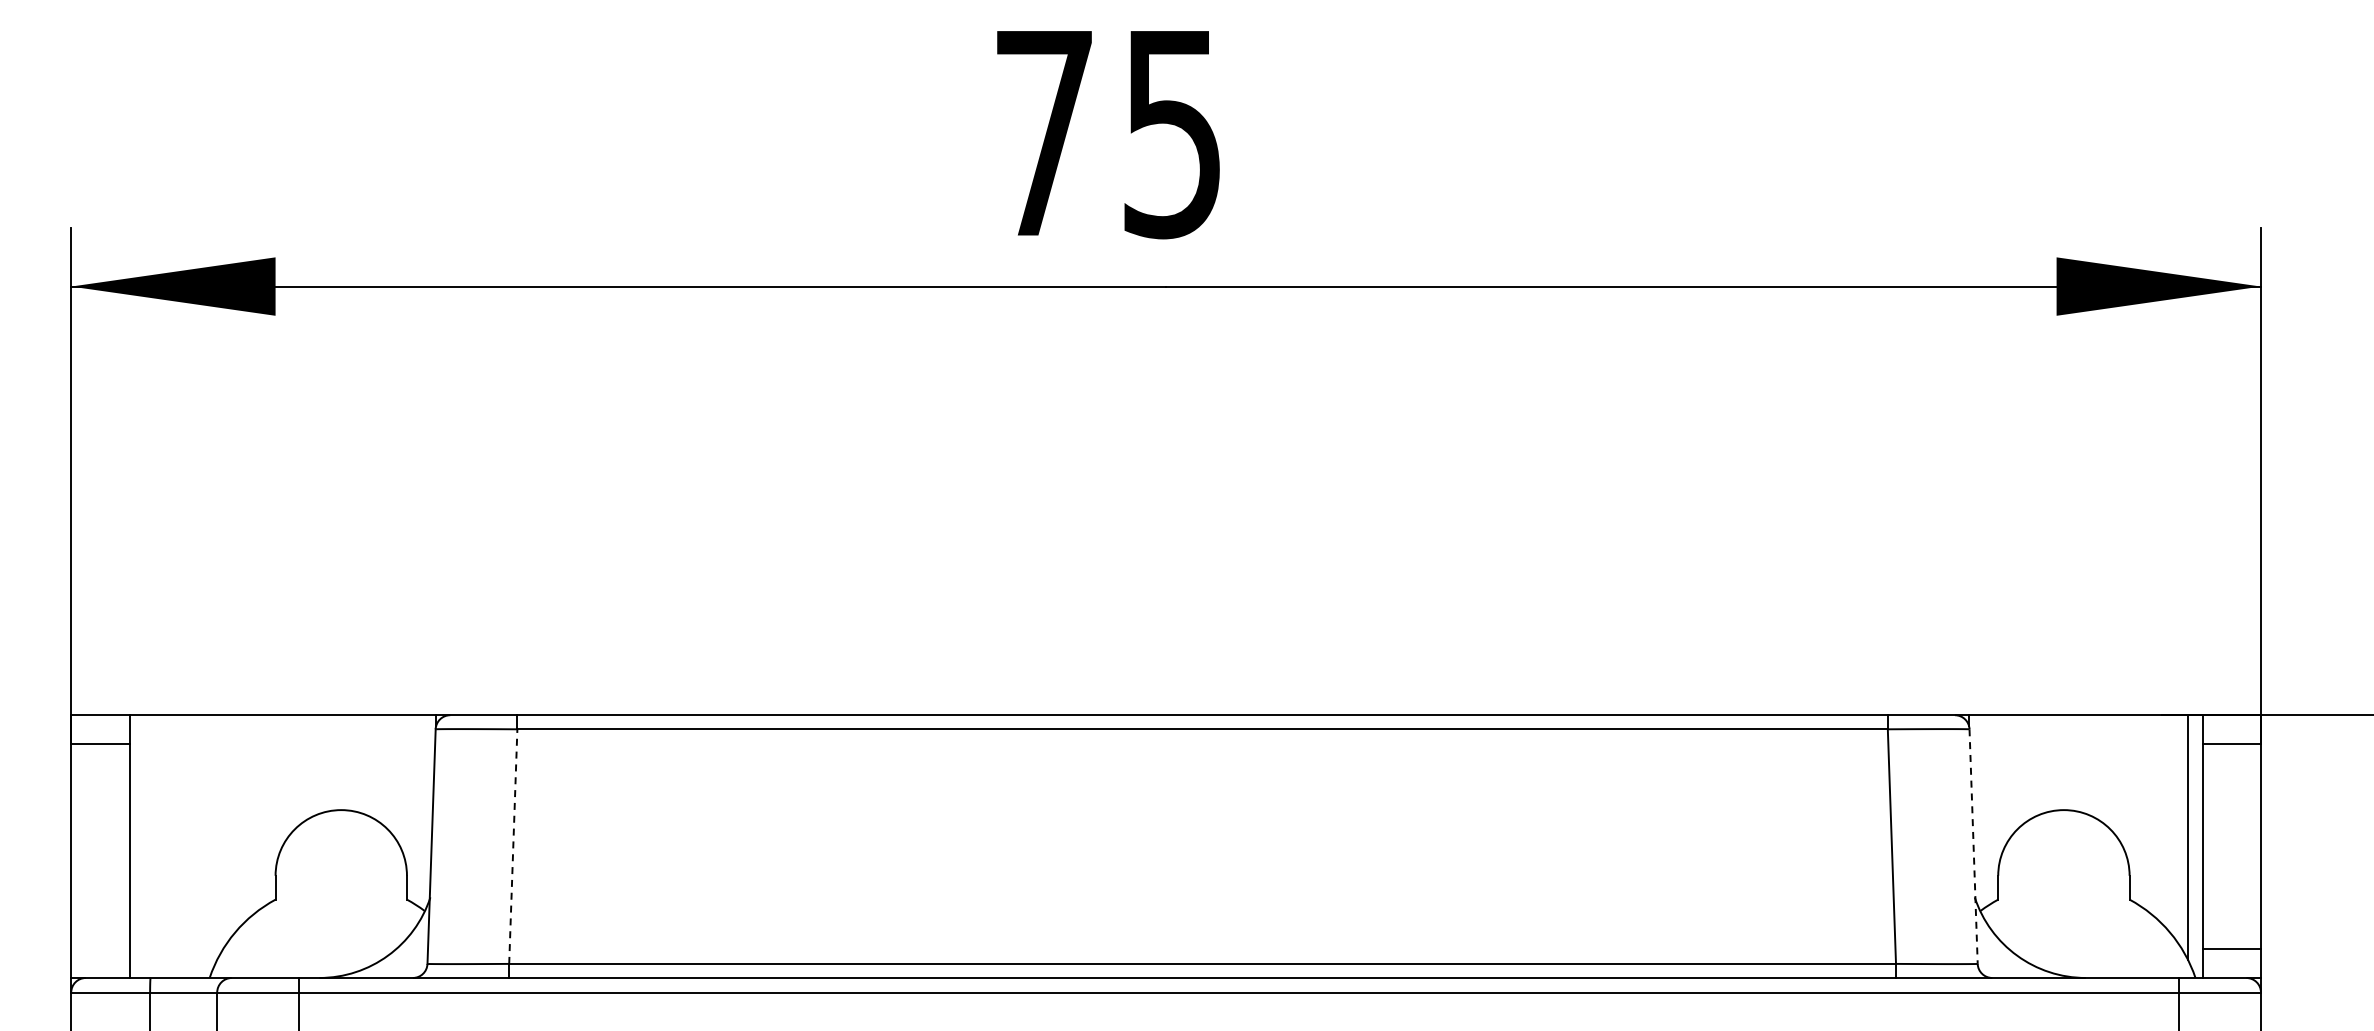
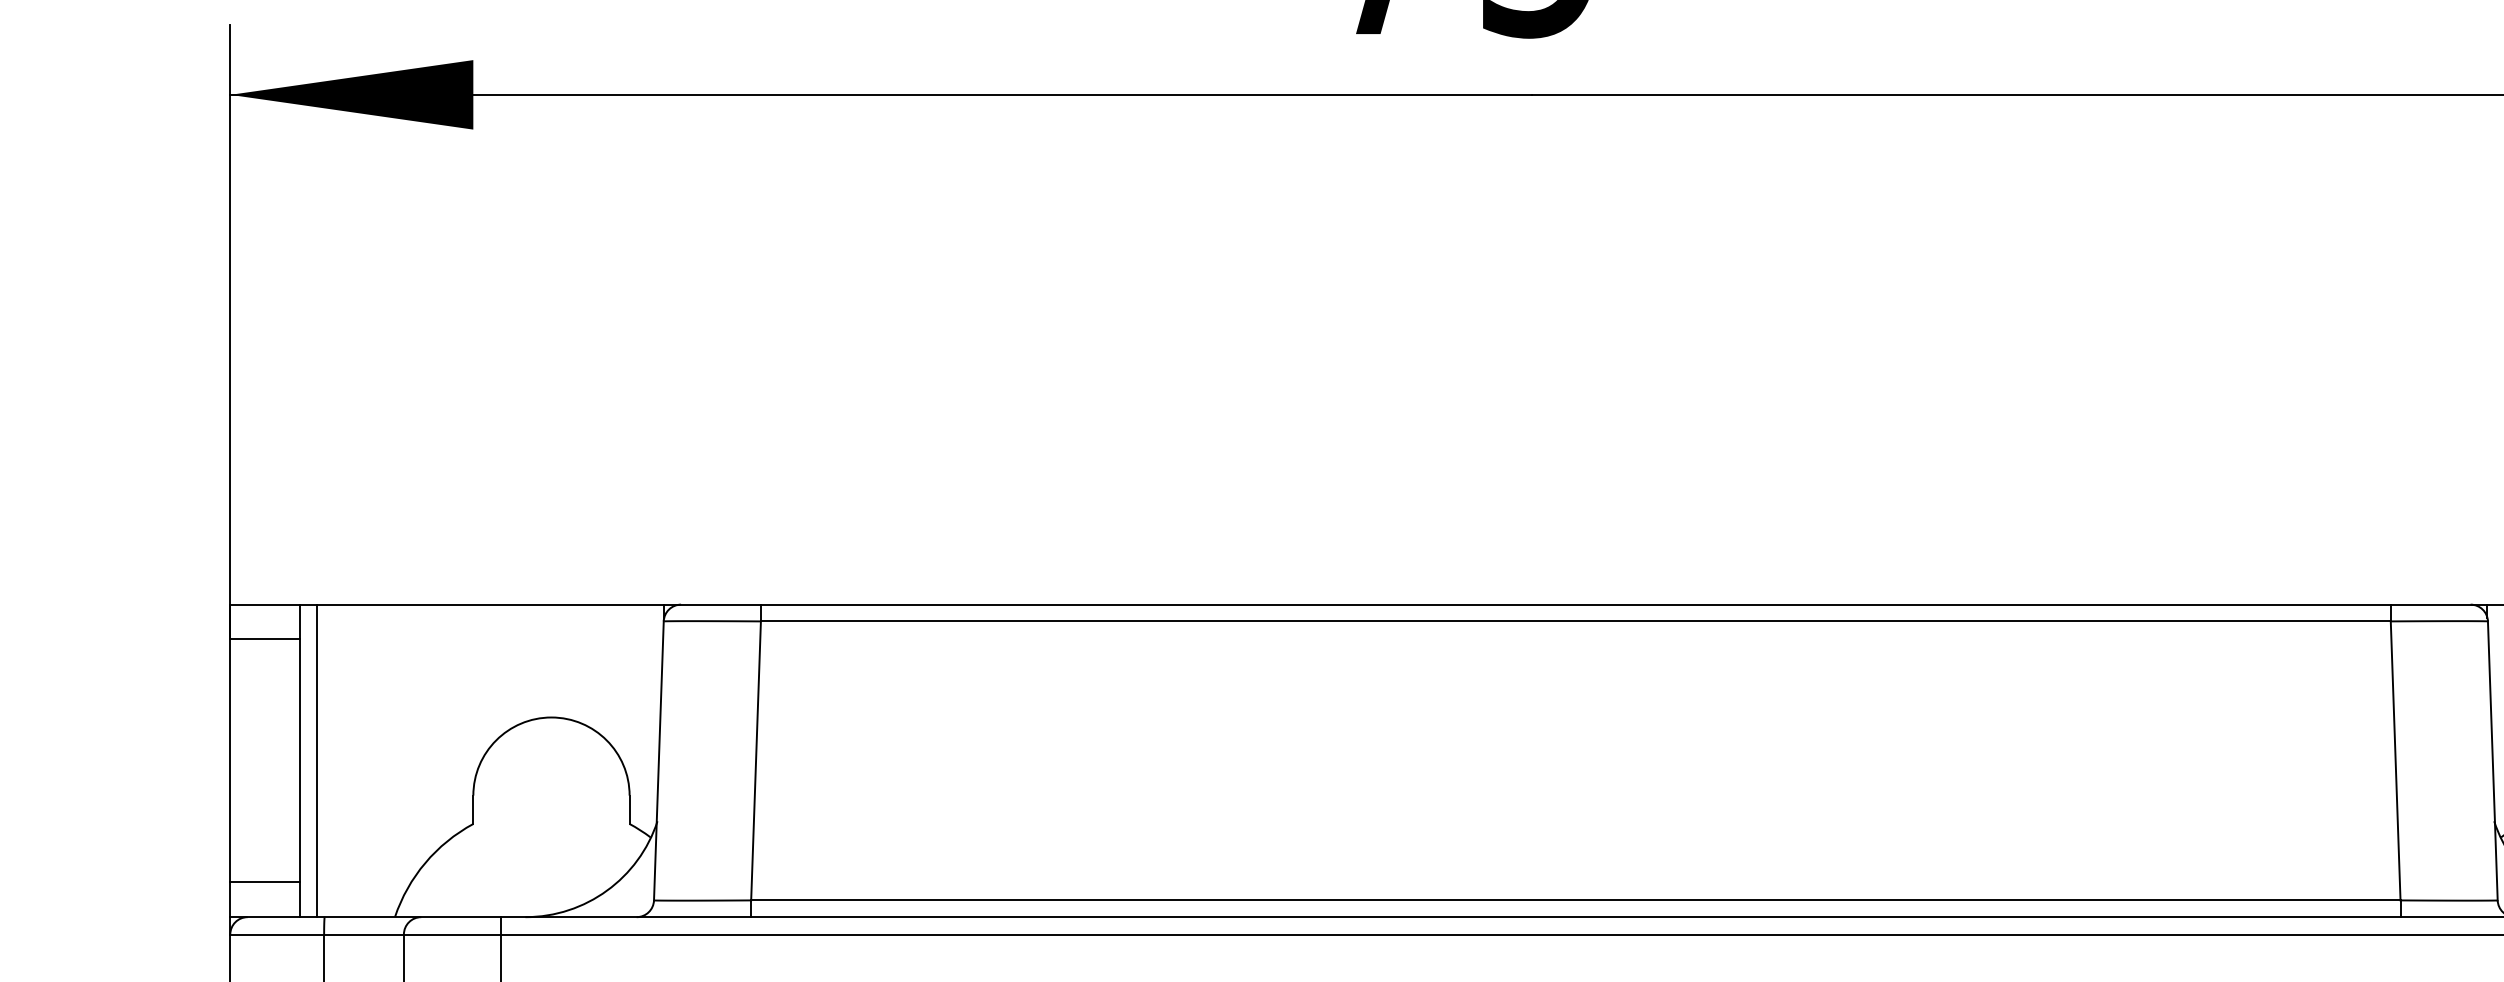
line: (144, 846) -> (317, 760), added
line: (513, 846) -> (756, 760), dashed -> solid
line: (1973, 847) -> (2492, 761), dashed -> solid
line: (100, 948) -> (265, 882), added

